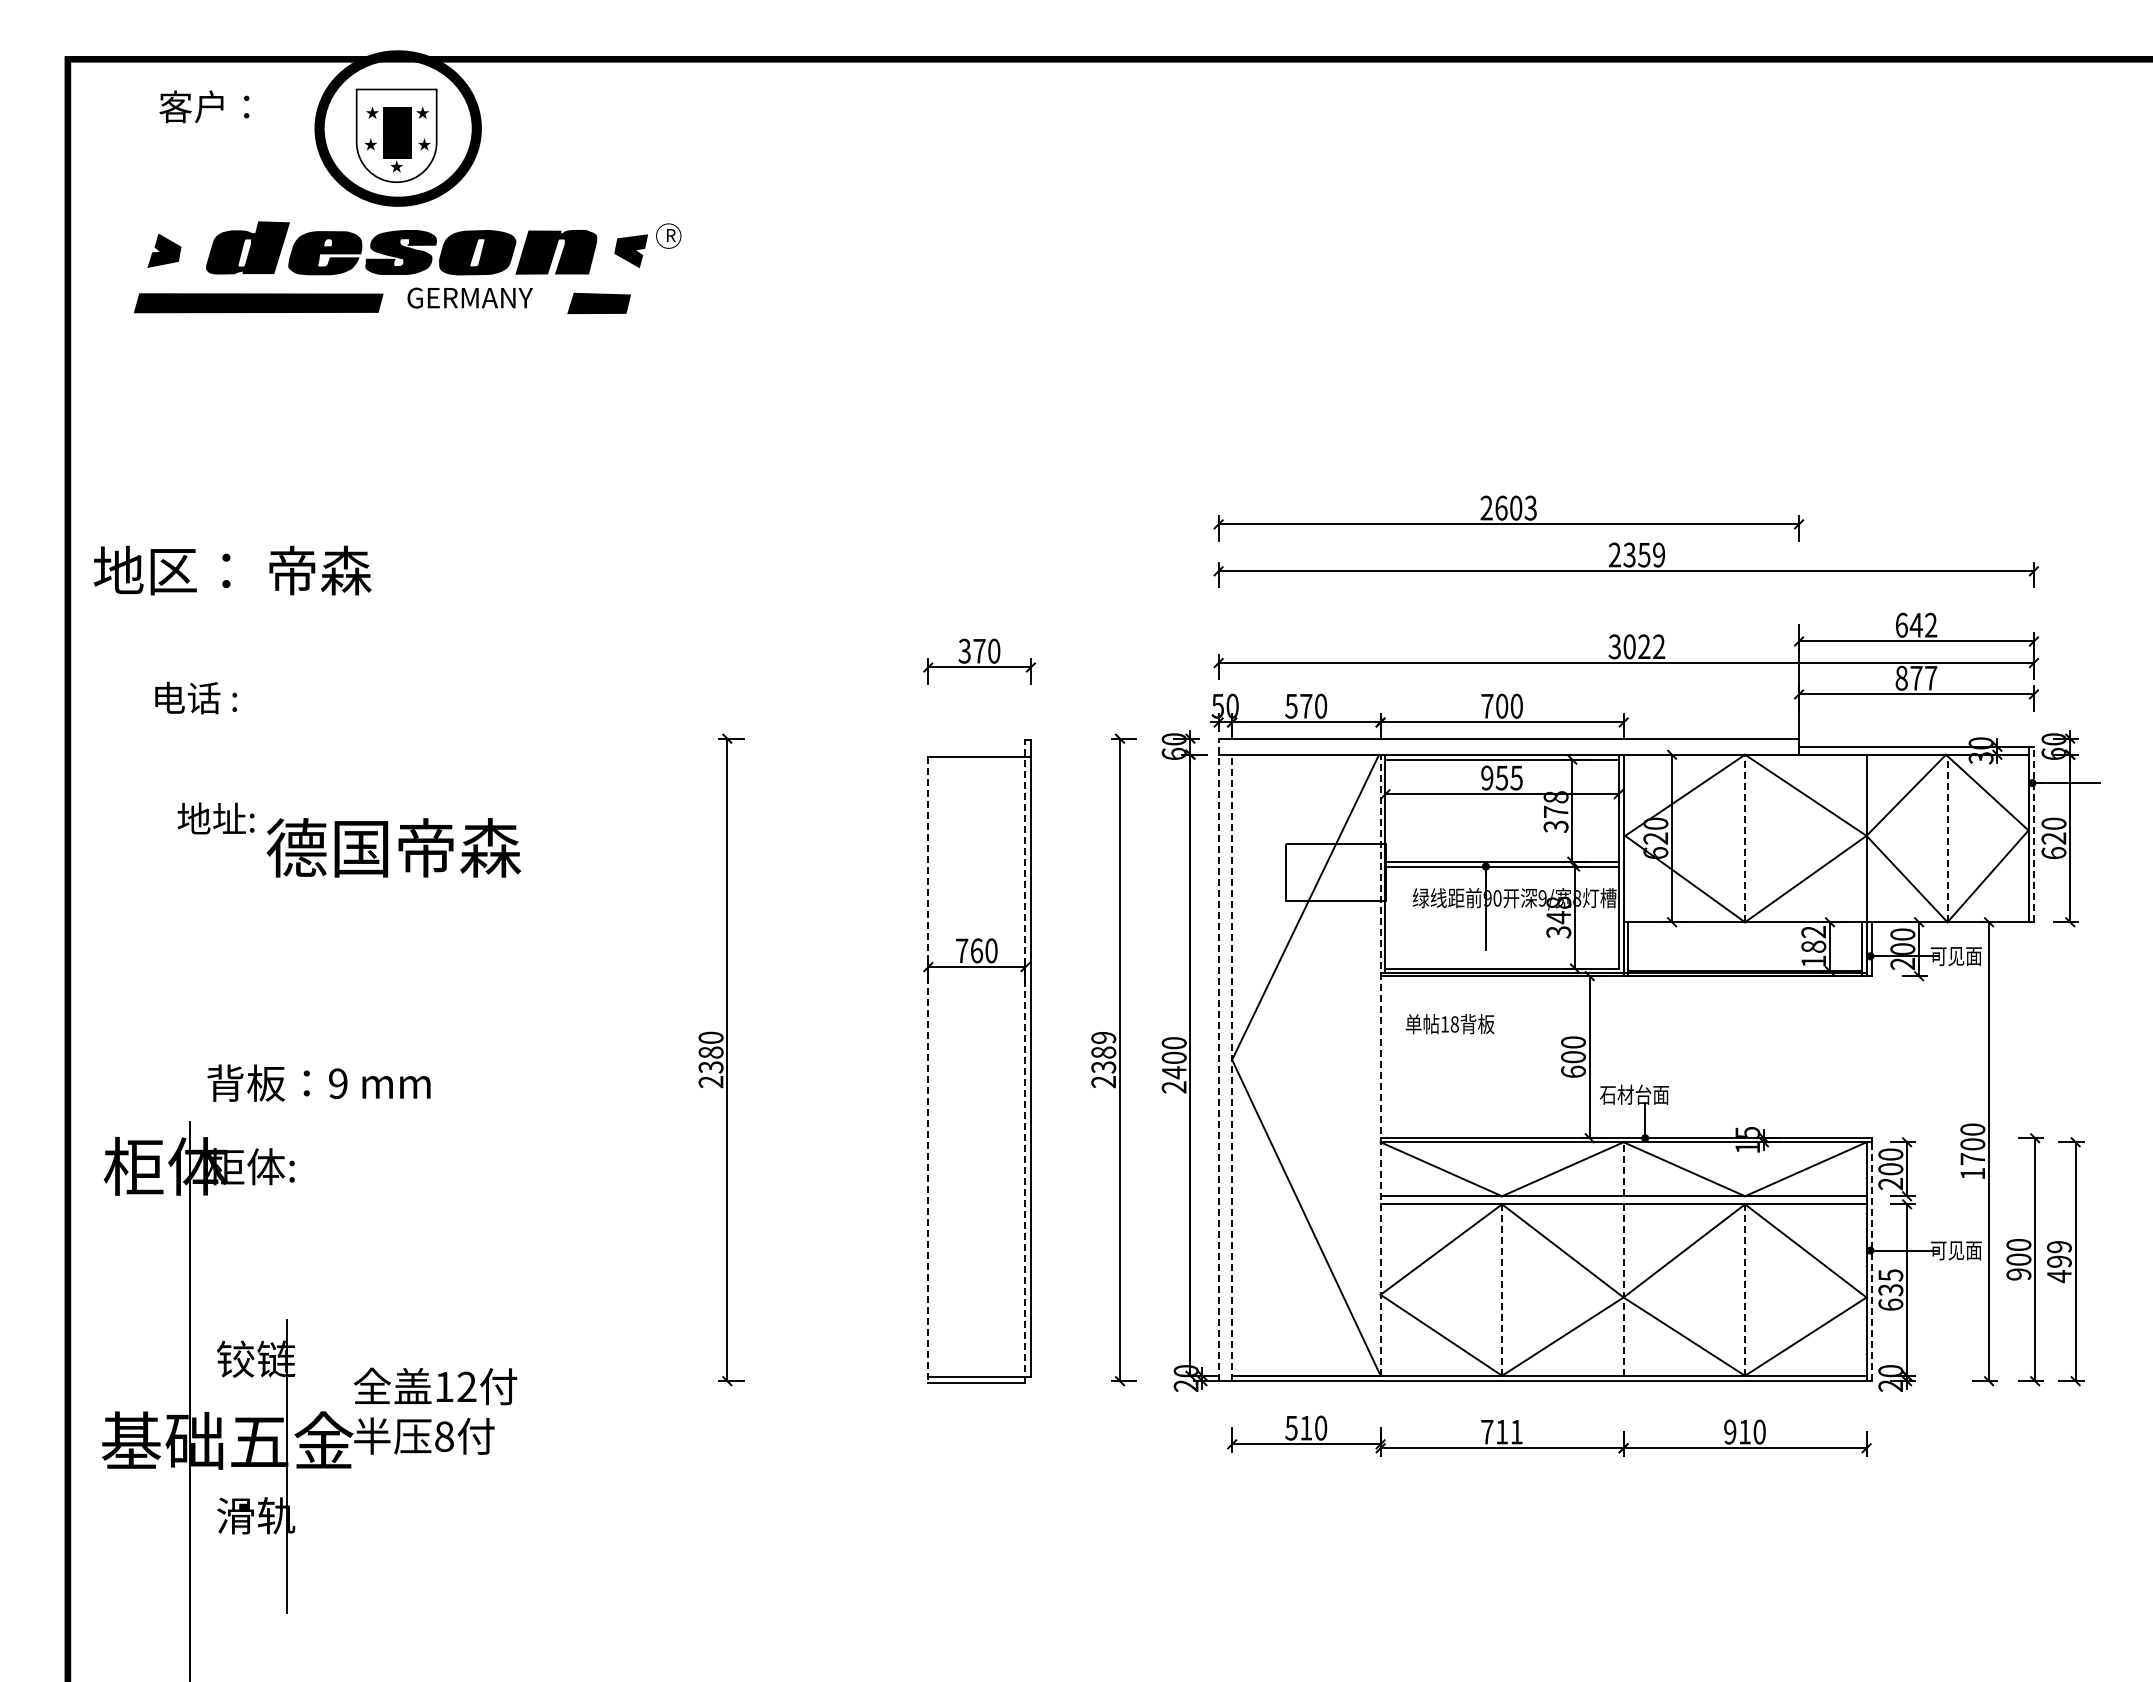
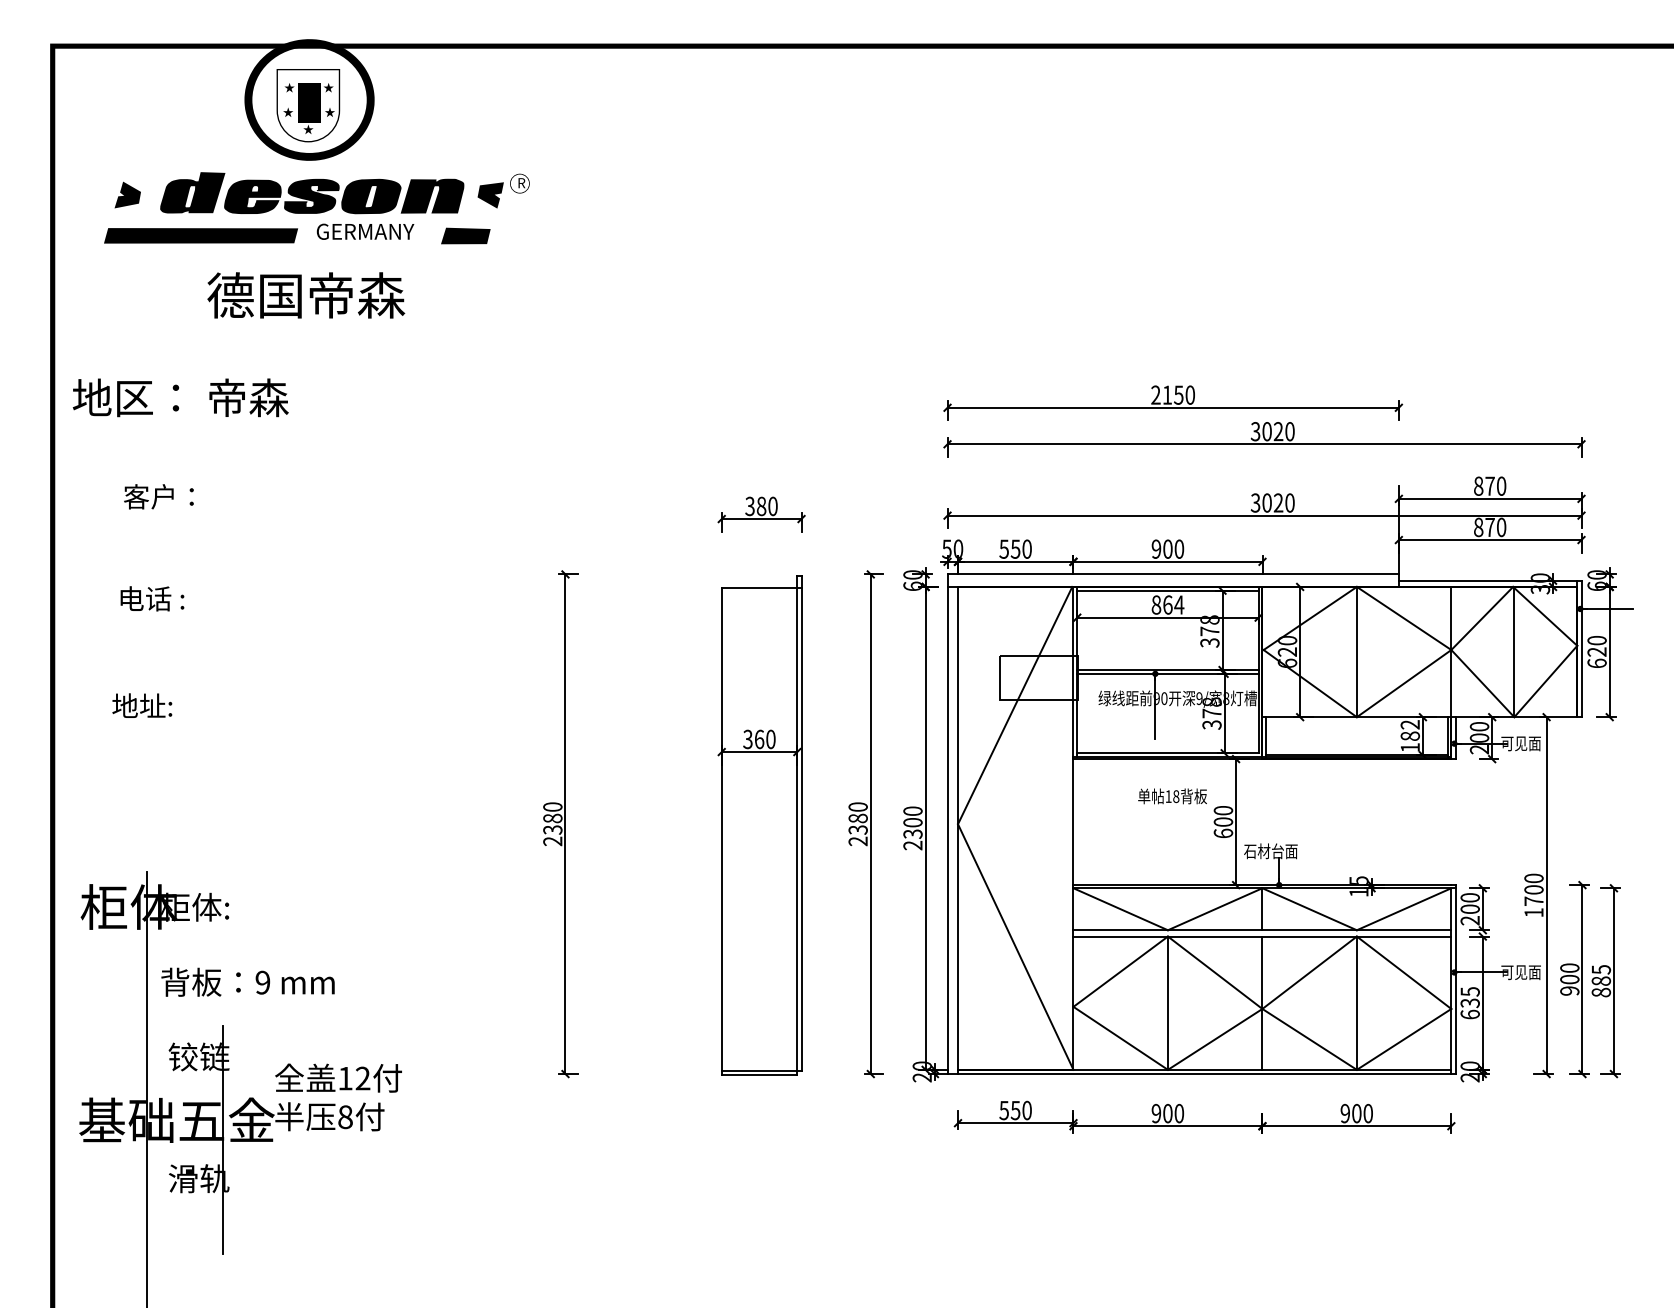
text: (204, 106) -> (158, 496), moved
text: (1515, 507) -> (1178, 394), 2603 -> 2150
text: (1636, 554) -> (1272, 431), 2359 -> 3020
text: (232, 570) -> (180, 397), moved
text: (1916, 624) -> (1490, 485), 642 -> 870
text: (1659, 646) -> (1290, 502), 3022 -> 3020
text: (979, 650) -> (761, 505), 370 -> 380
text: (1931, 677) -> (1501, 526), 877 -> 870
text: (196, 697) -> (152, 598), moved
text: (1487, 705) -> (1156, 548), 700 -> 900
text: (1306, 706) -> (1015, 549), 570 -> 550
text: (1502, 777) -> (1168, 604), 955 -> 864
text: (215, 818) -> (141, 705), moved
line: (2033, 834) -> (1581, 648), dashed -> solid
line: (1745, 838) -> (1357, 652), dashed -> solid
line: (1947, 838) -> (1514, 652), dashed -> solid
text: (393, 847) -> (305, 295), moved
text: (1558, 917) -> (1211, 713), 348 -> 378
text: (961, 950) -> (747, 739), 760 -> 360
text: (1449, 1024) -> (1172, 796), moved
text: (1103, 1037) -> (857, 806), 2389 -> 2380
line: (1218, 1059) -> (947, 823), dashed -> solid
line: (1025, 1061) -> (797, 825), dashed -> solid
line: (1380, 1065) -> (1073, 828), dashed -> solid
line: (1232, 1067) -> (958, 830), dashed -> solid
line: (928, 1070) -> (721, 832), dashed -> solid
text: (1173, 1072) -> (912, 834), 2400 -> 2300
text: (318, 1082) -> (247, 981), moved
line: (1623, 1169) -> (1262, 909), dashed -> solid
line: (1871, 1261) -> (1455, 980), dashed -> solid
text: (2059, 1262) -> (1601, 981), 499 -> 885
line: (1502, 1290) -> (1168, 1003), dashed -> solid
line: (1623, 1290) -> (1262, 1003), dashed -> solid
line: (1745, 1290) -> (1357, 1003), dashed -> solid
text: (1306, 1428) -> (1015, 1110), 510 -> 550
text: (1501, 1431) -> (1167, 1113), 711 -> 900
text: (1745, 1431) -> (1357, 1113), 910 -> 900

